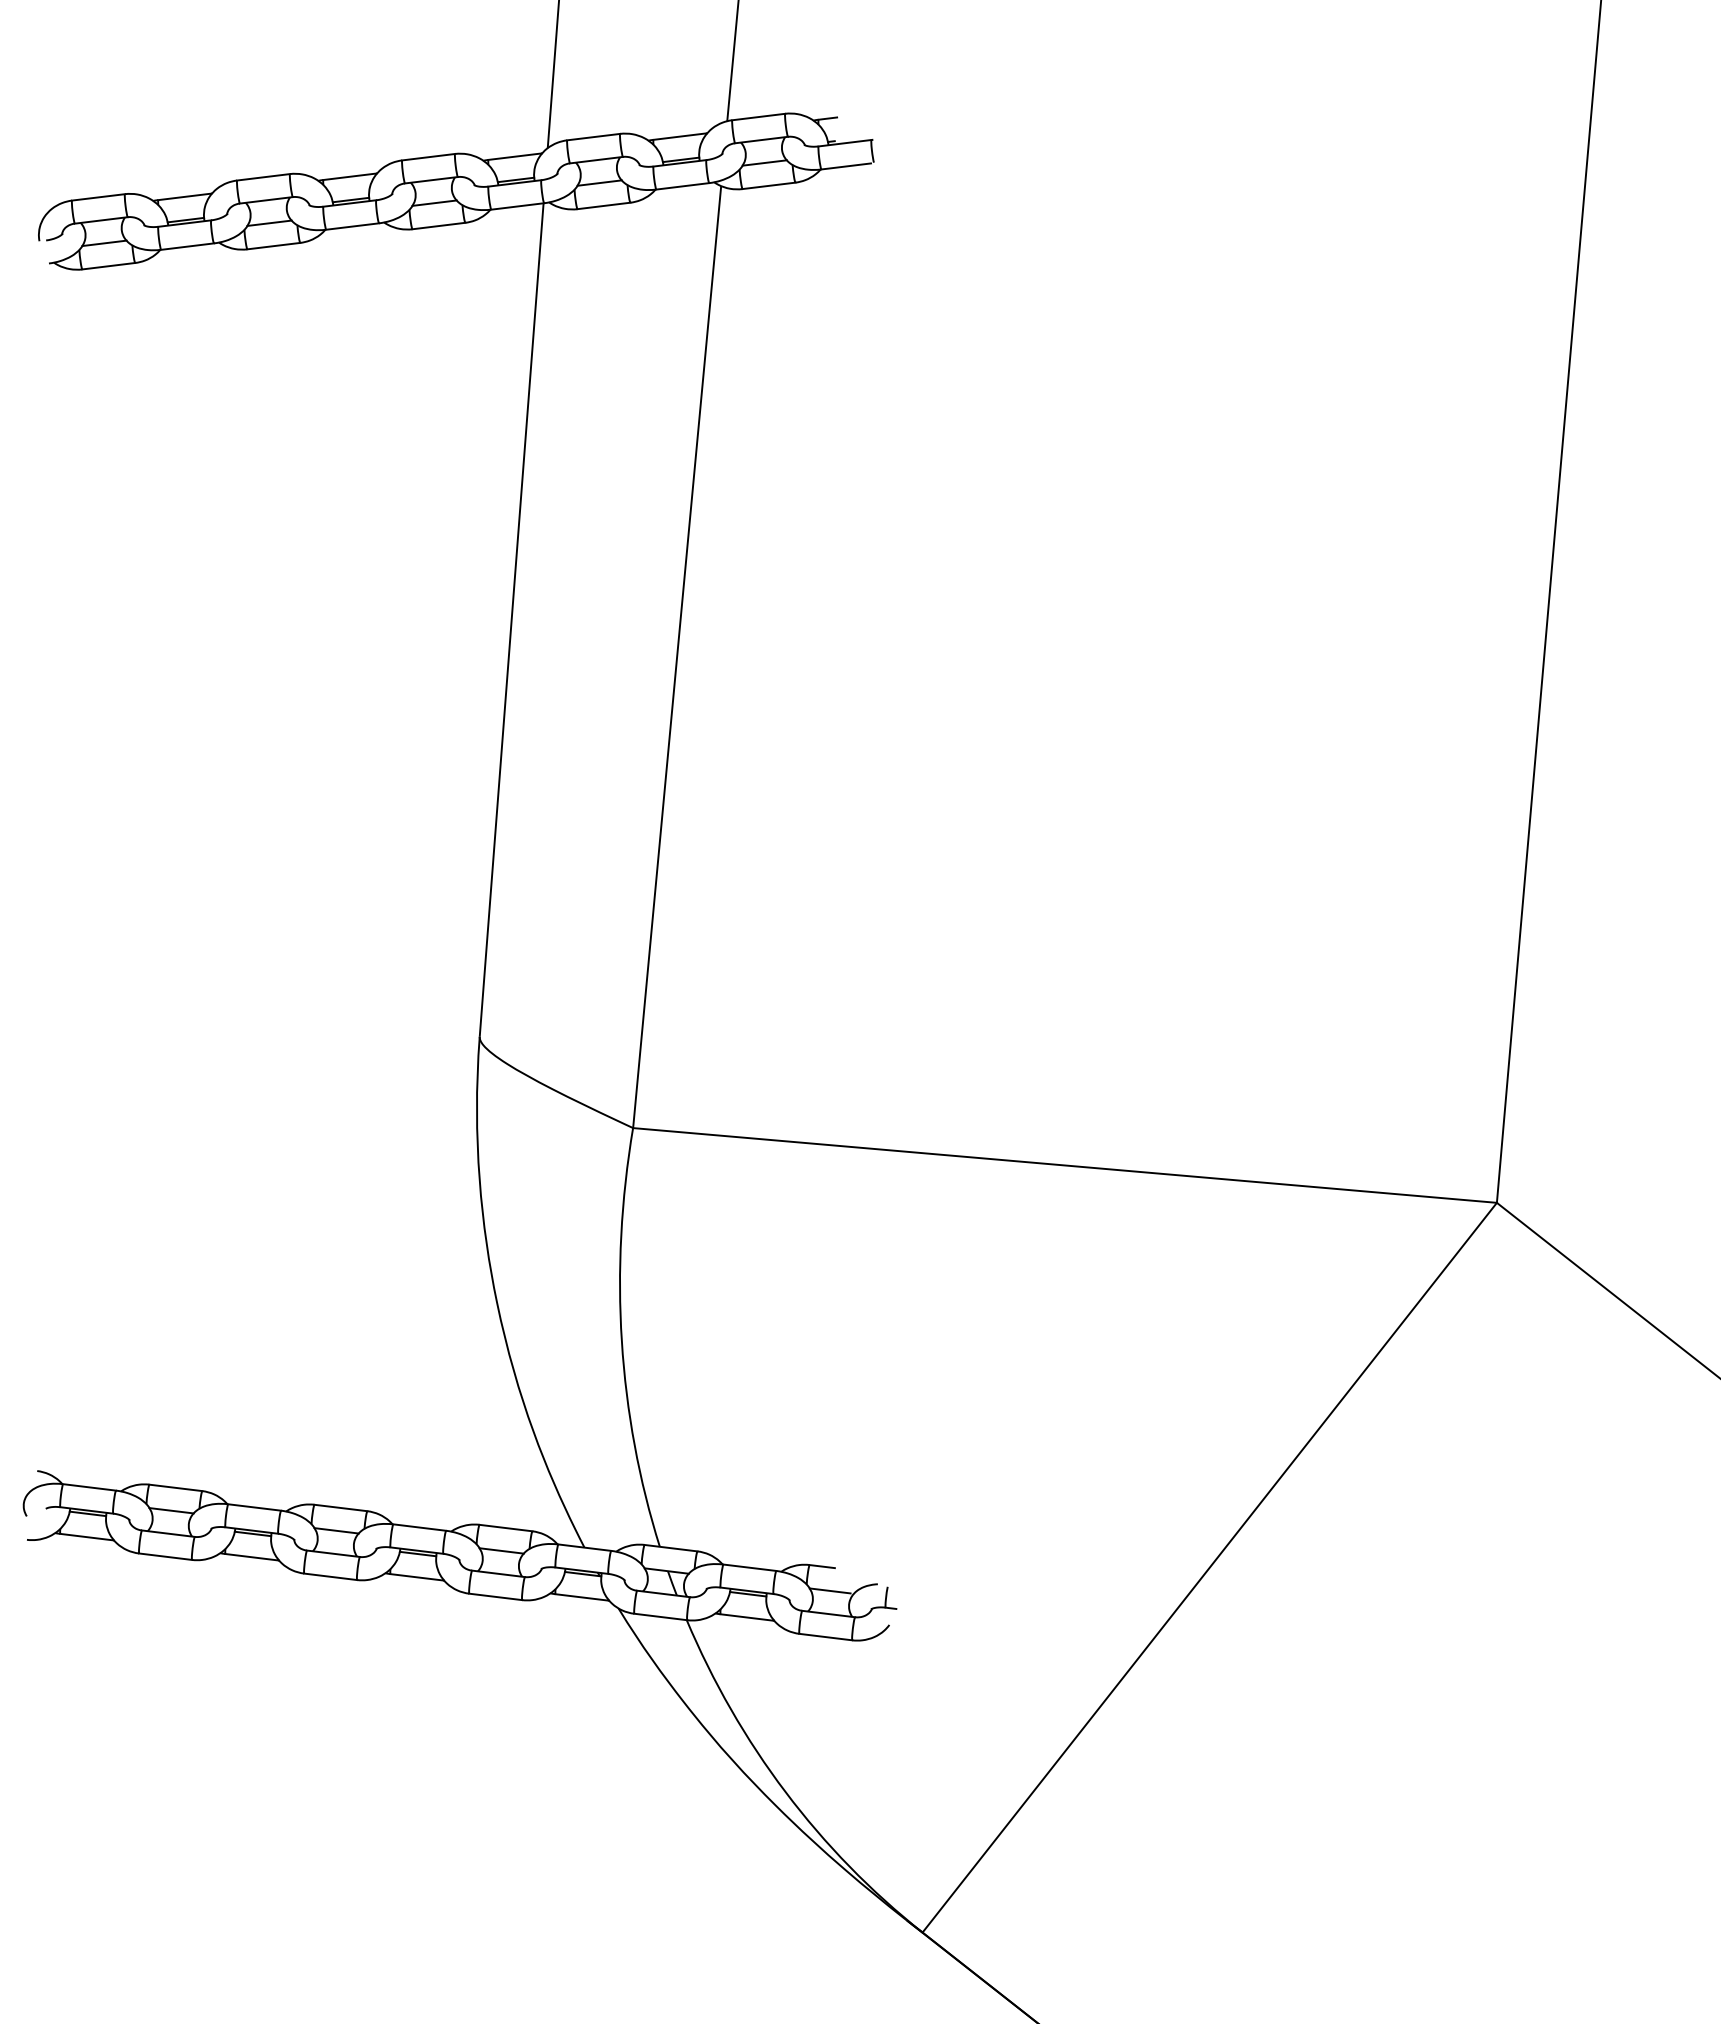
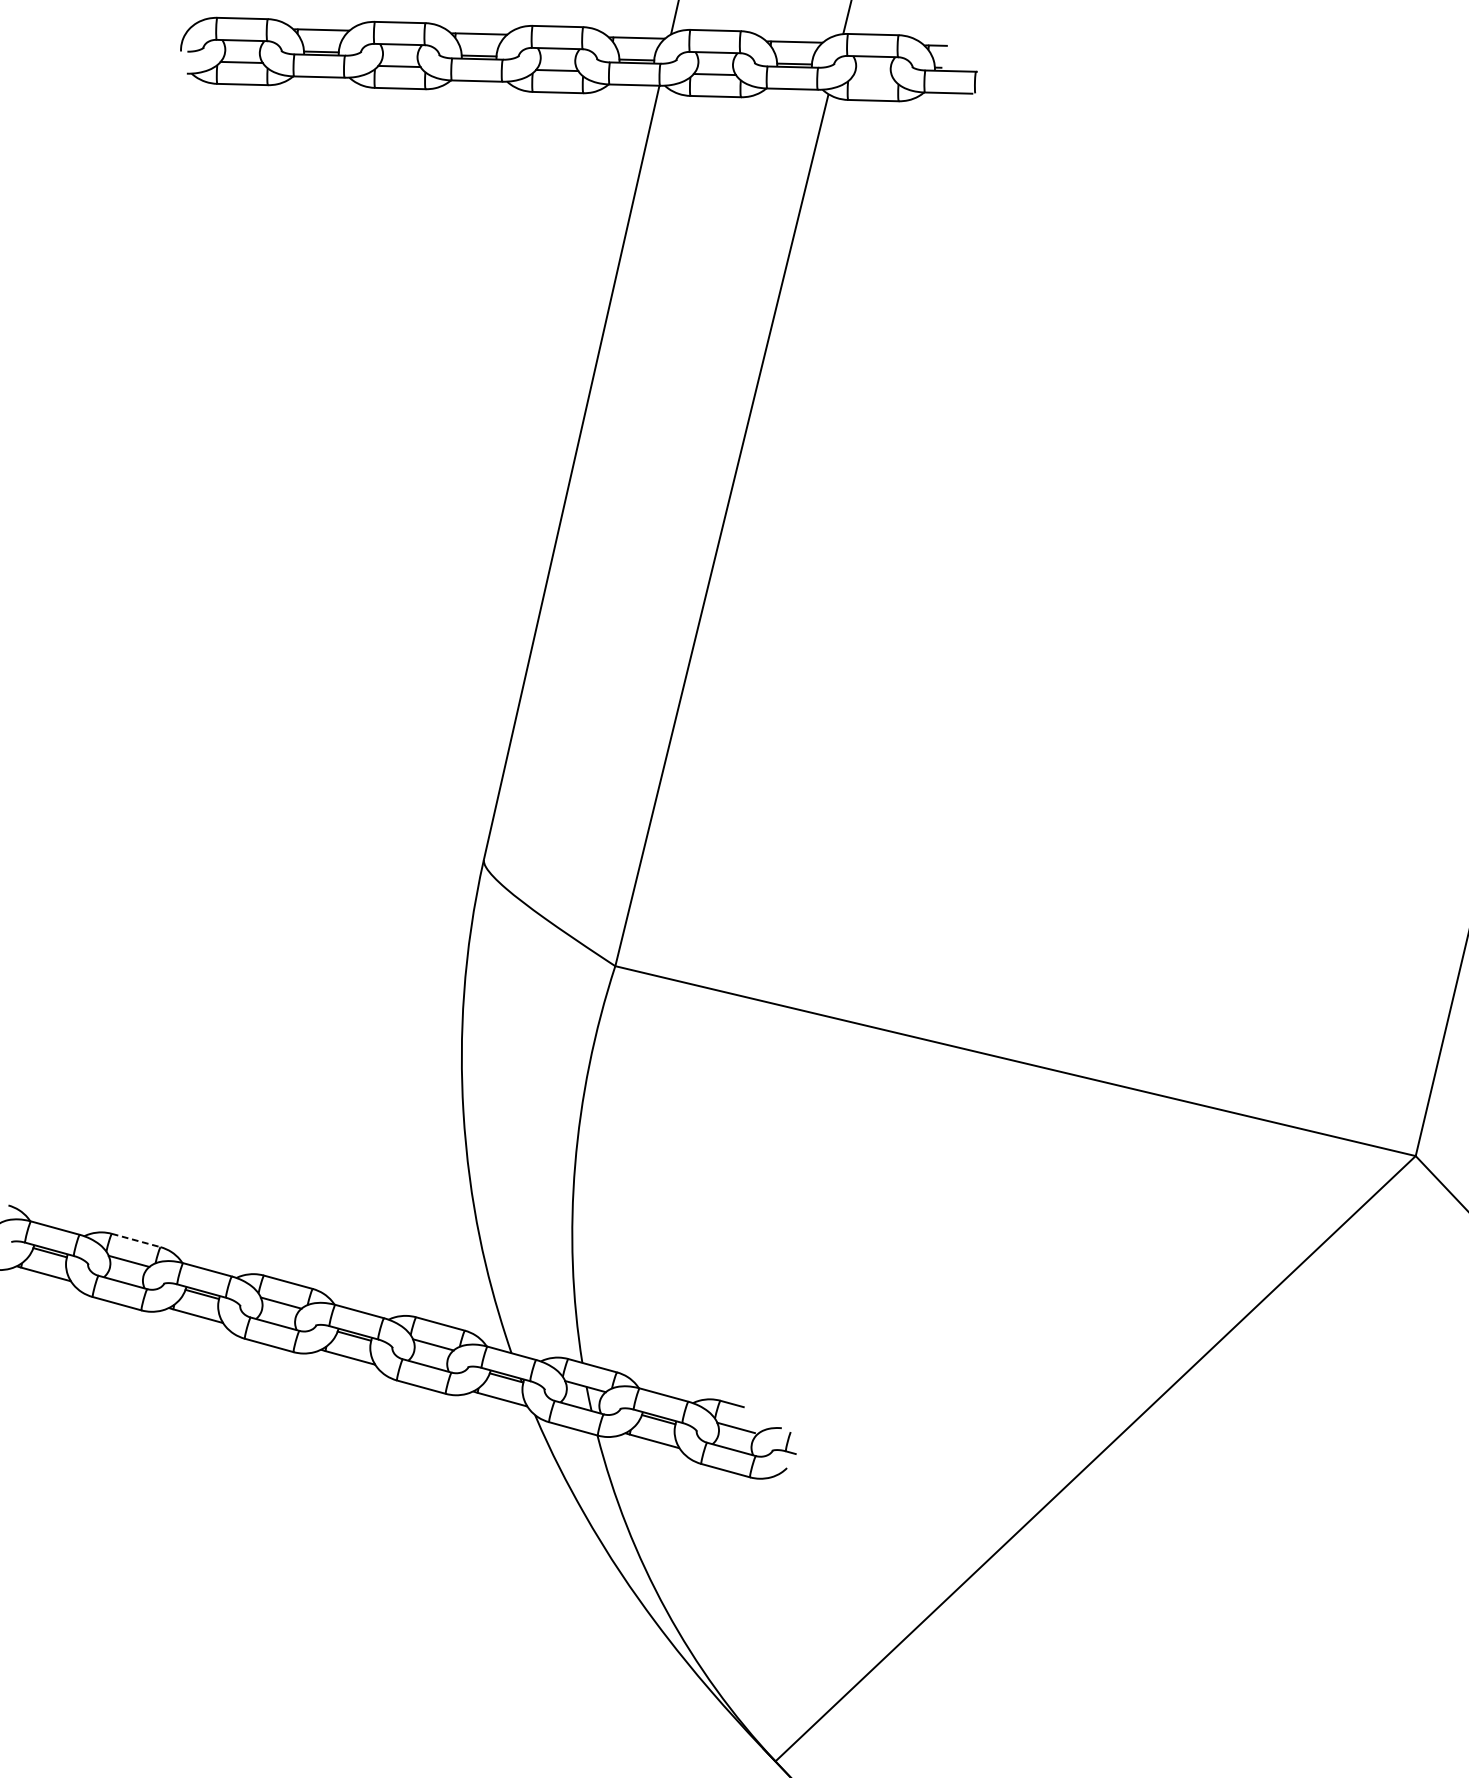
line: (764, 162) -> (872, 78), removed
line: (175, 1487) -> (135, 1240), solid -> dashed

